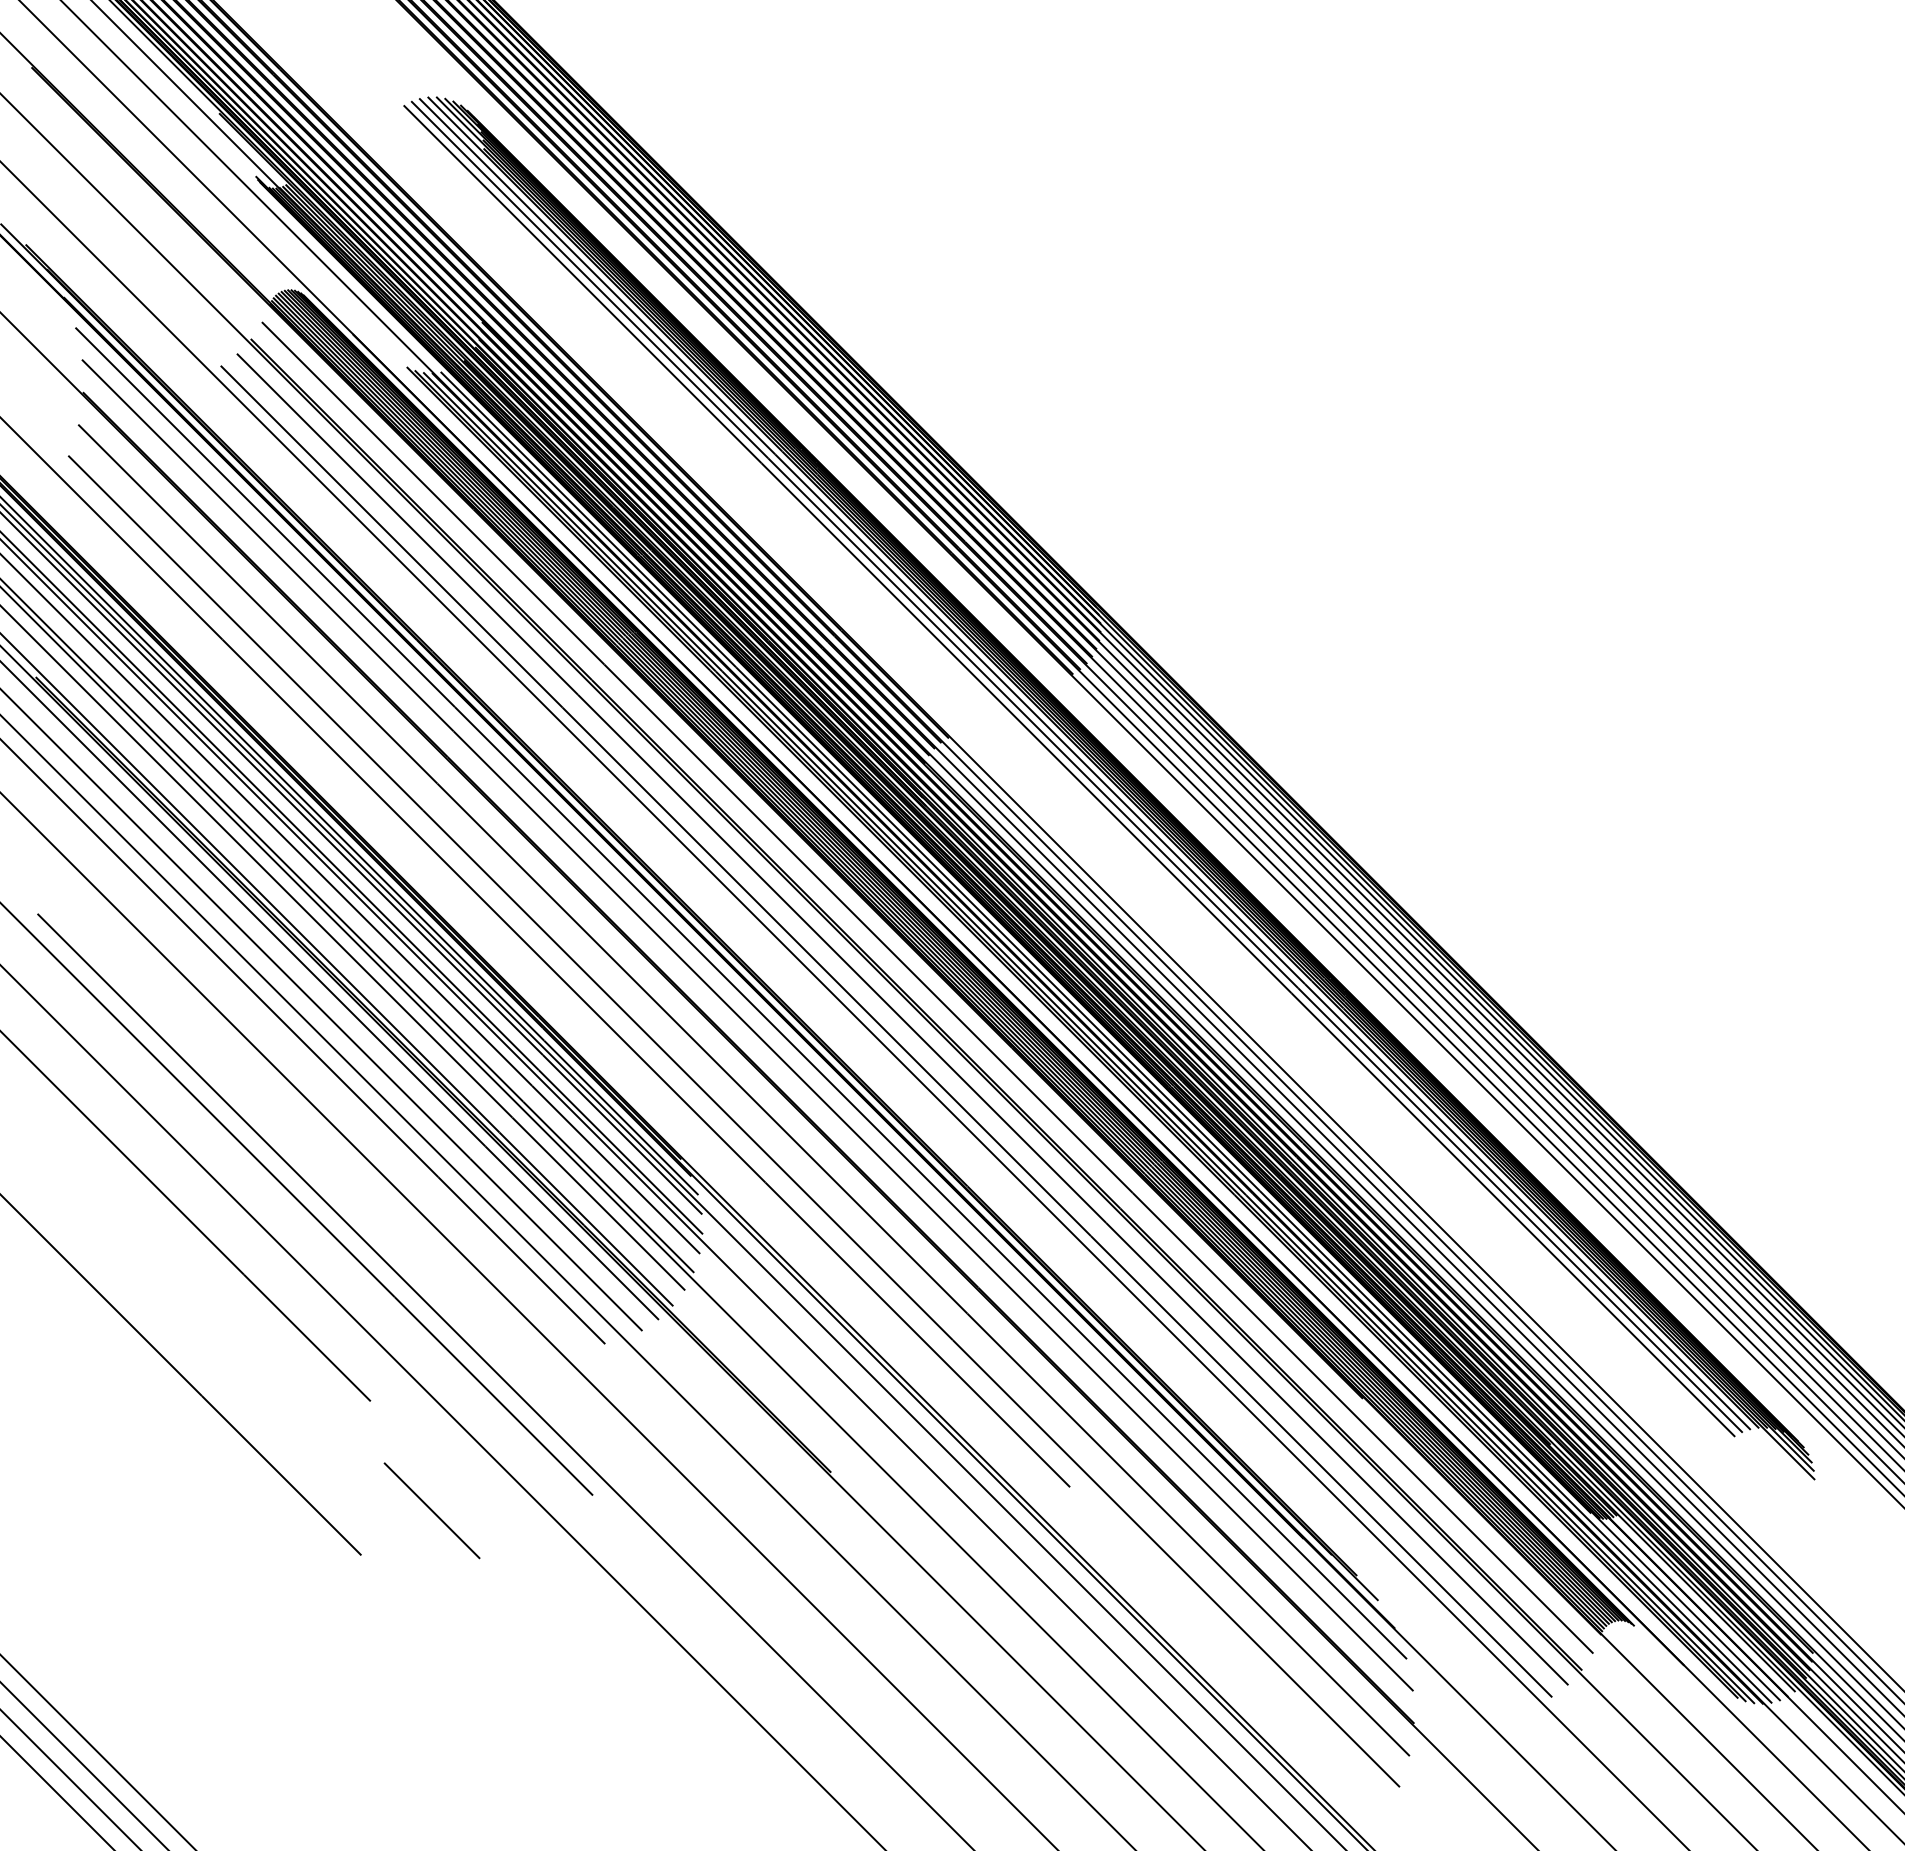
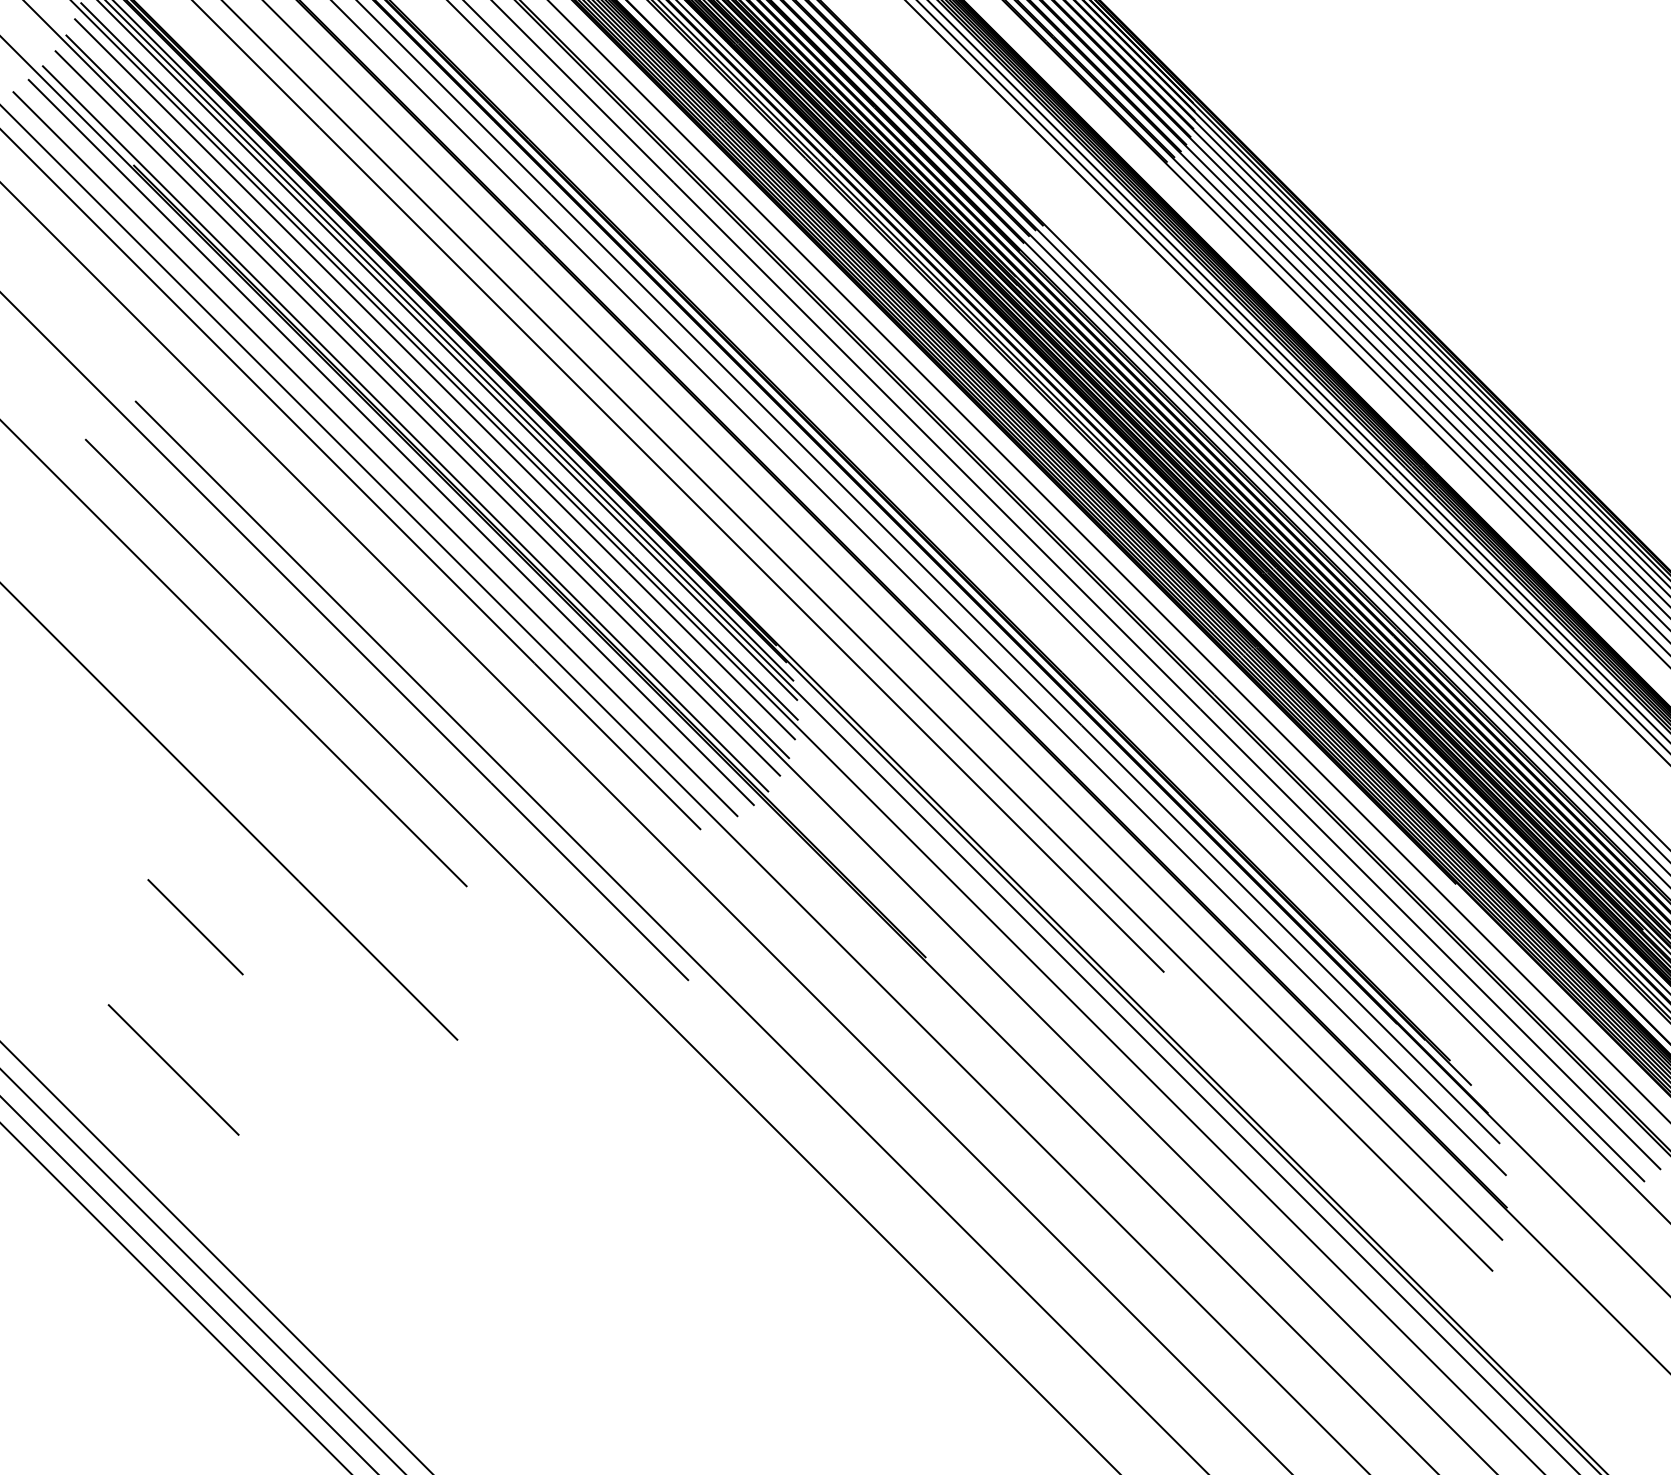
line: (431, 1510) -> (194, 926), moved
line: (75, 1584) -> (173, 1069), added

